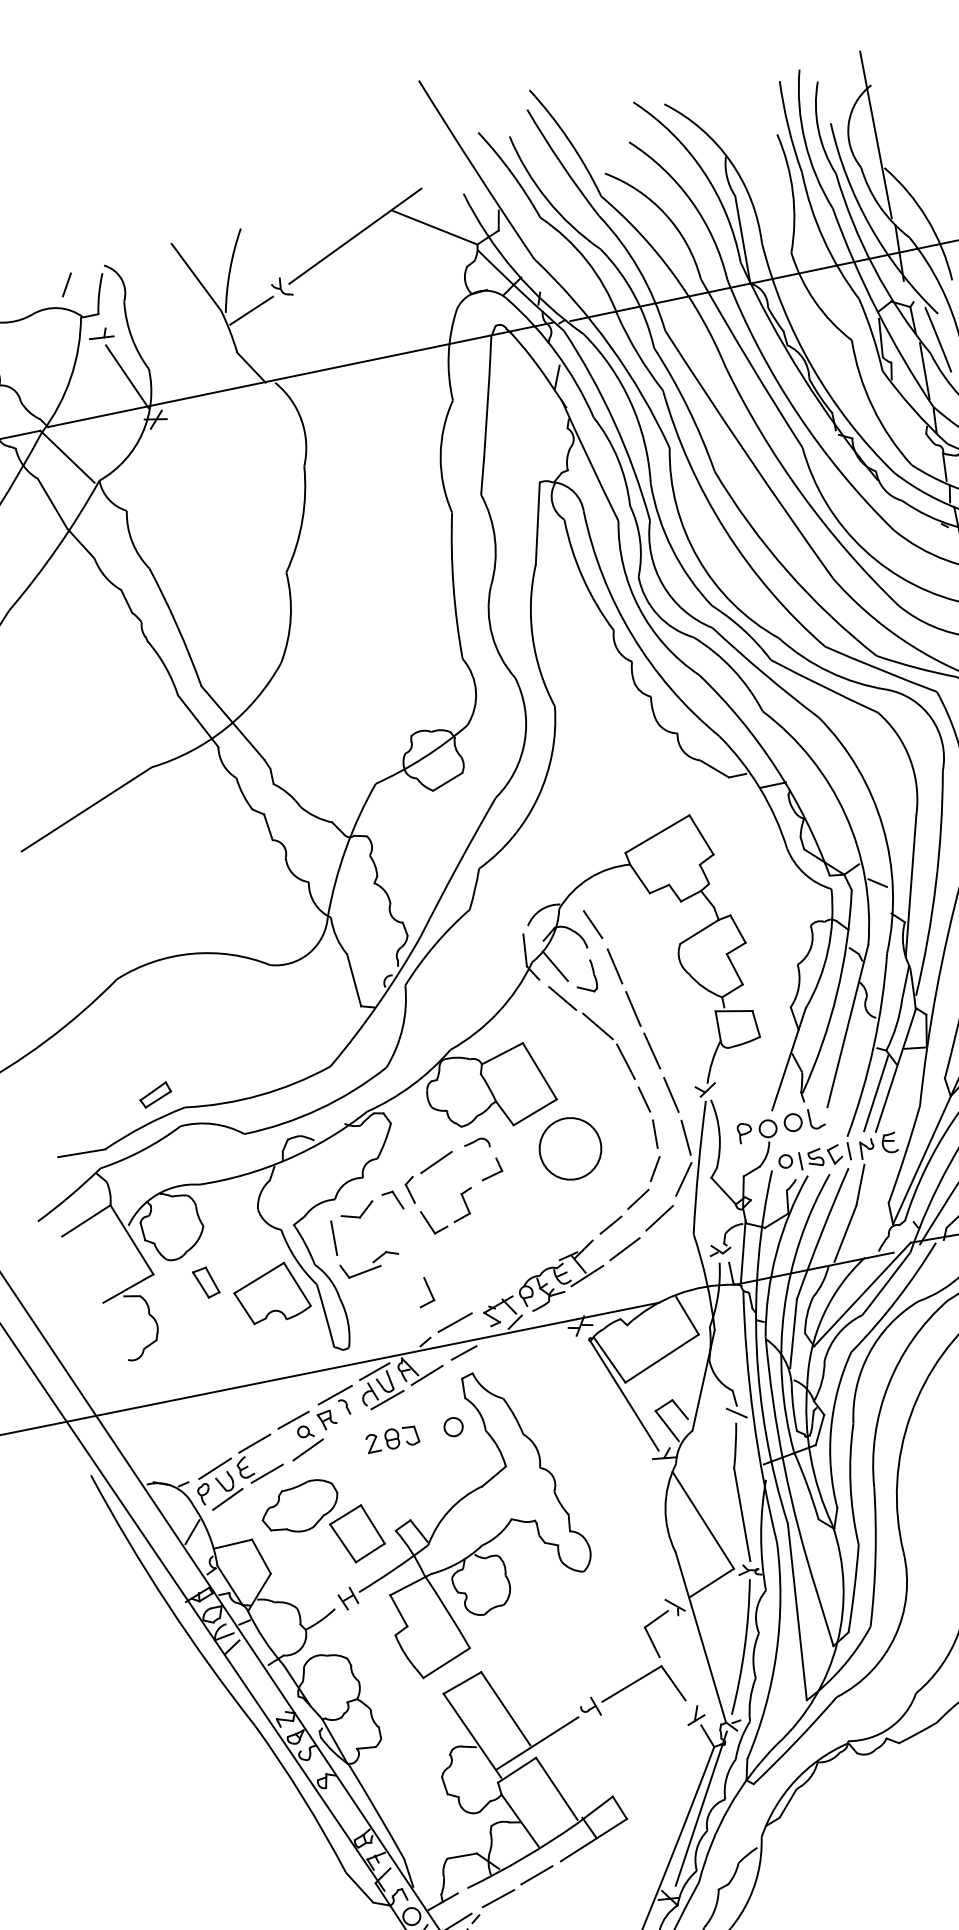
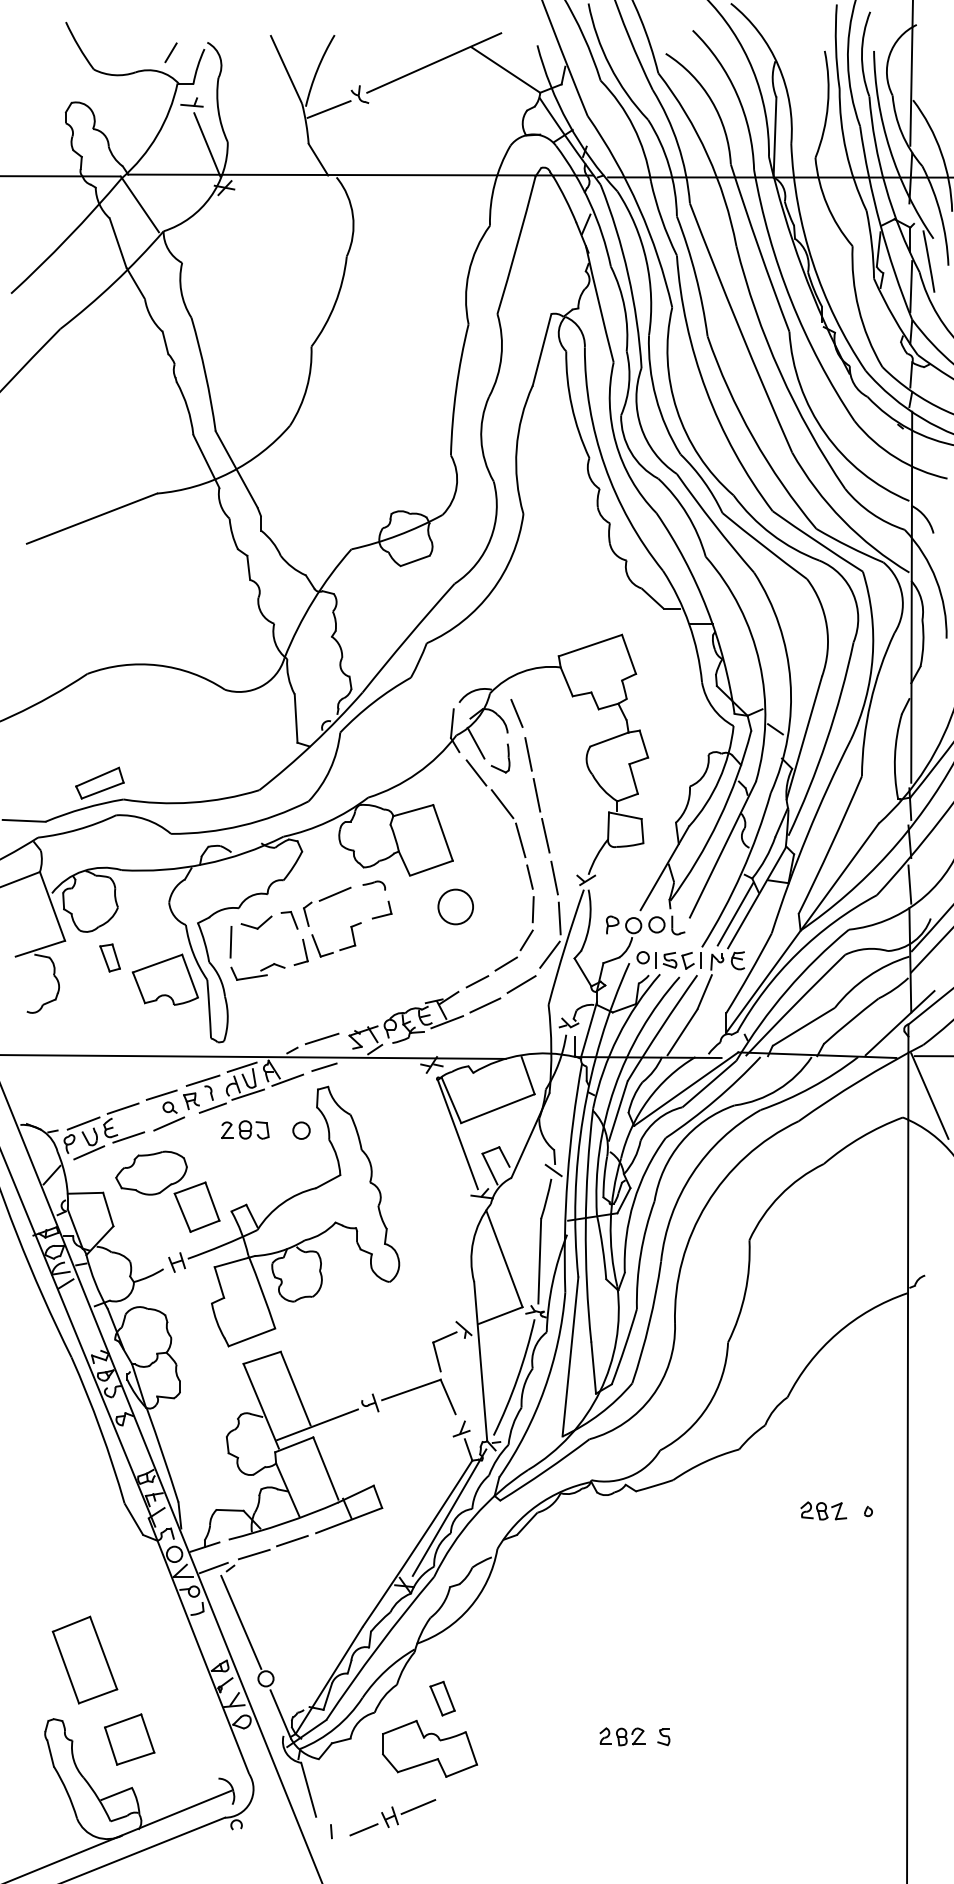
part: (154, 1094) -> (99, 782), size x1.67
circle: (570, 1148) -> (455, 906), size x0.62
part: (424, 1291) -> (300, 951), moved
line: (351, 1422) -> (212, 1107), added

